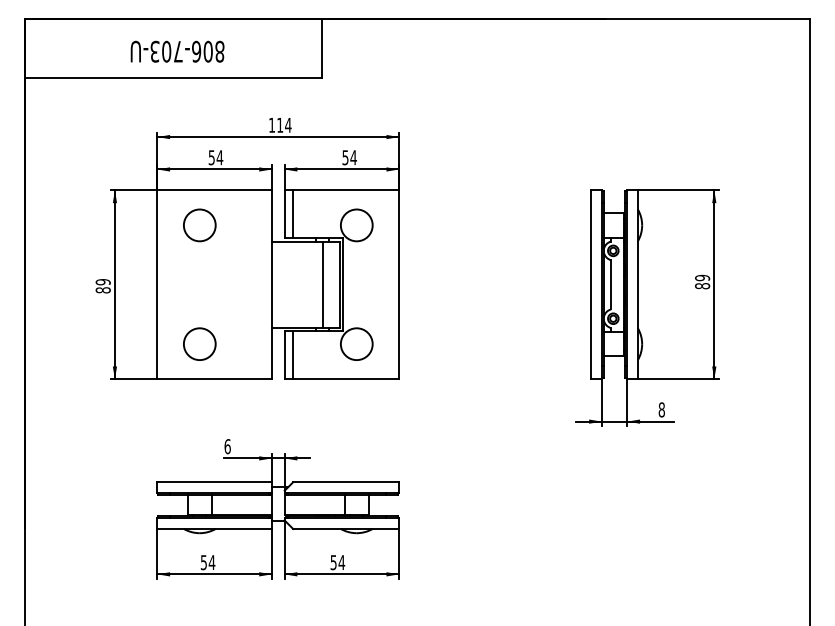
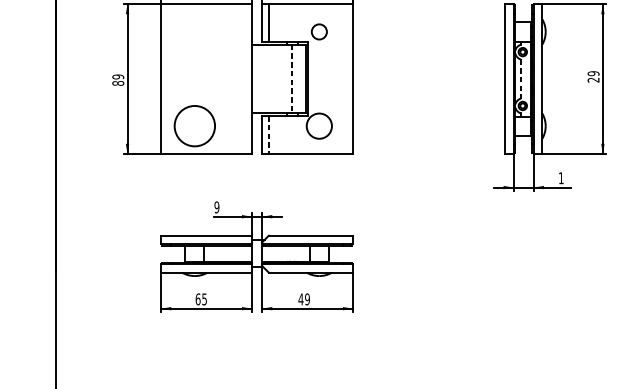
circle: (199, 225) -> (194, 32), removed
circle: (356, 225) -> (319, 32), size x0.6
line: (610, 284) -> (520, 78), solid -> dashed
line: (322, 285) -> (292, 79), solid -> dashed
text: (702, 286) -> (593, 80), 89 -> 29
circle: (199, 344) -> (194, 126), size x1.6
line: (293, 355) -> (269, 135), solid -> dashed
text: (661, 409) -> (561, 177), 8 -> 1
text: (227, 446) -> (216, 207), 6 -> 9
text: (207, 562) -> (200, 299), 54 -> 65
text: (337, 562) -> (304, 299), 54 -> 49

